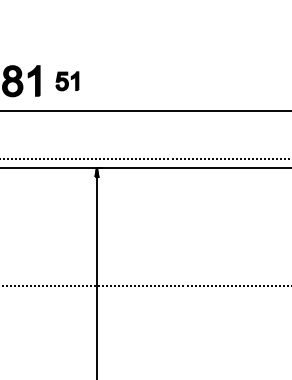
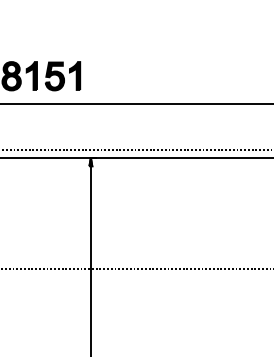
part: (67, 81) -> (63, 76), size x1.67

